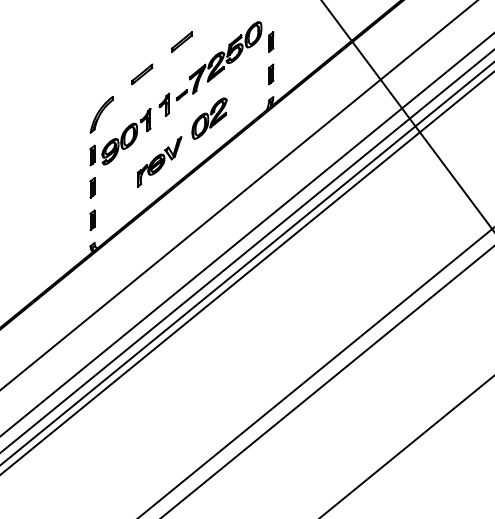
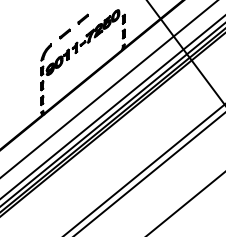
part: (180, 143) -> (82, 65), removed

